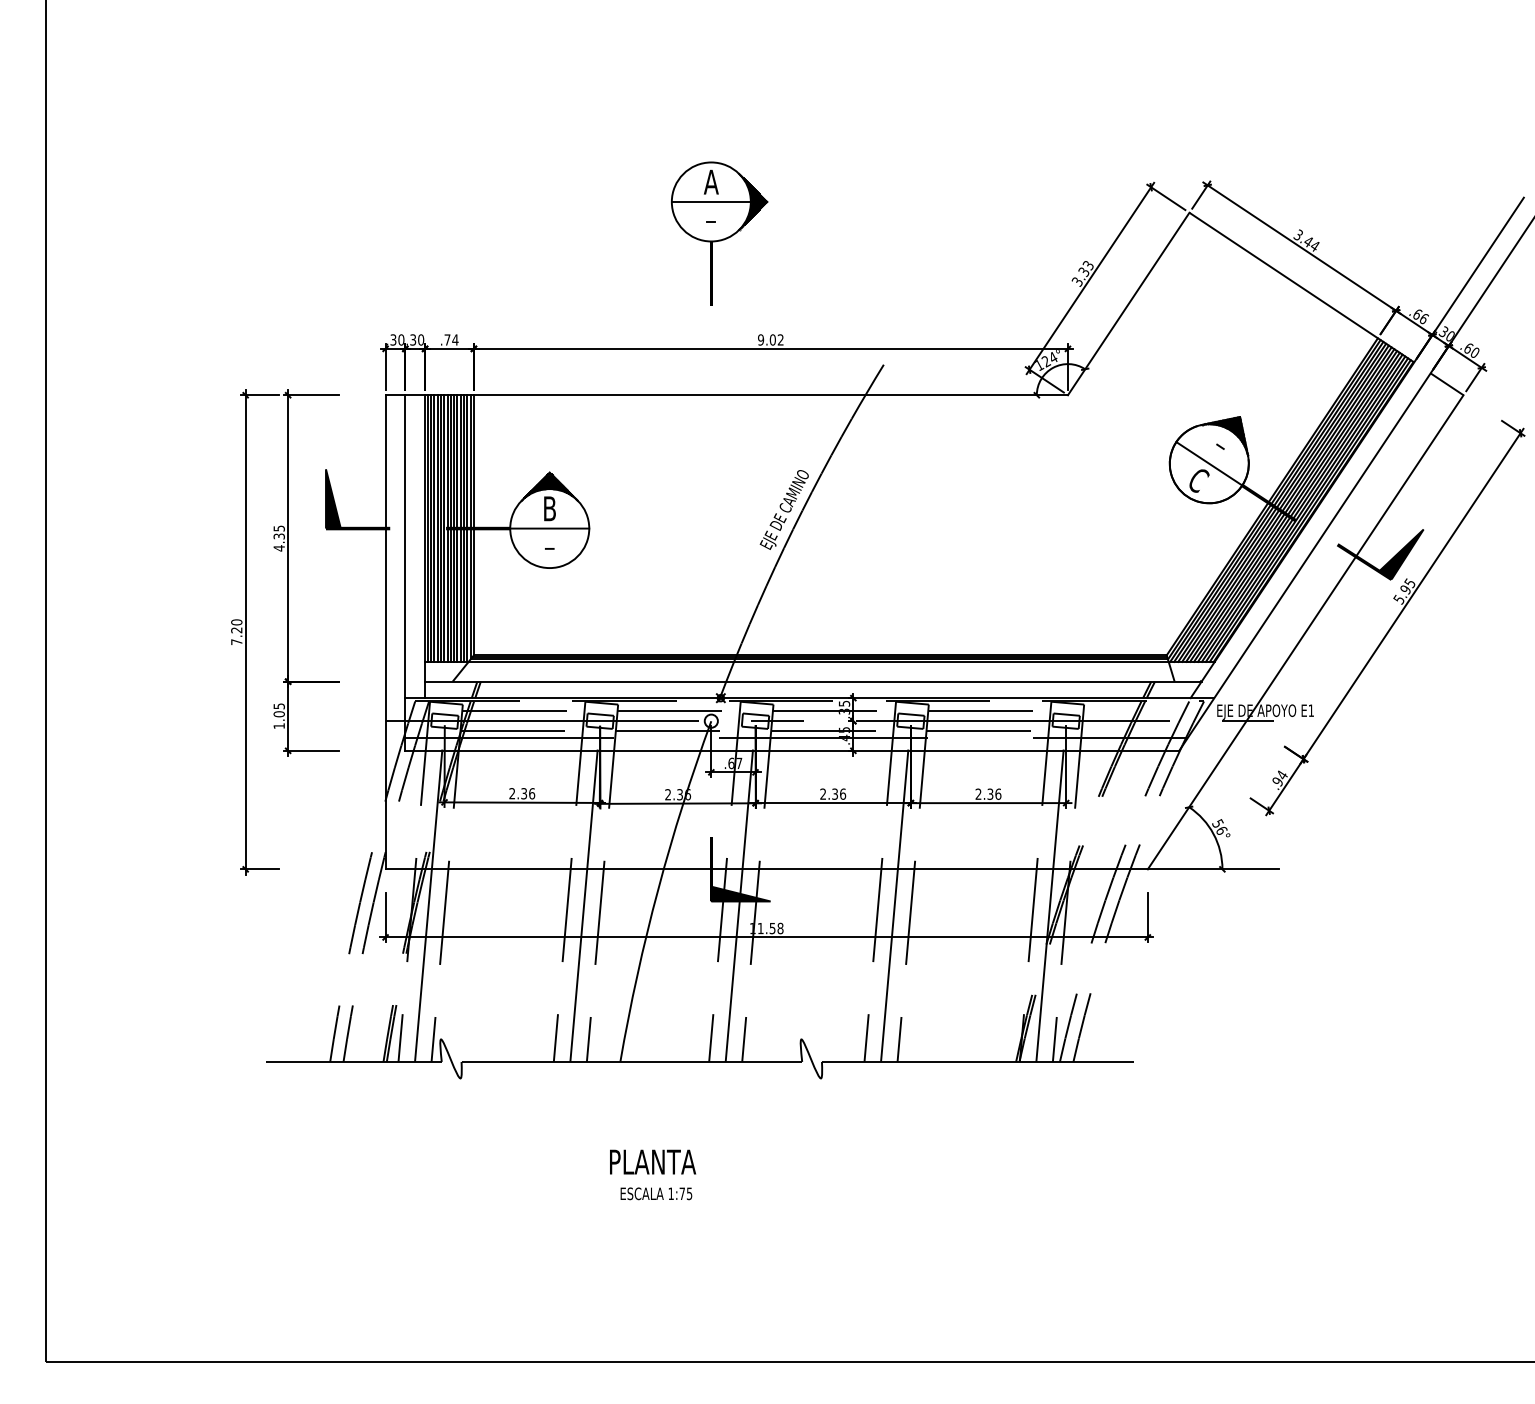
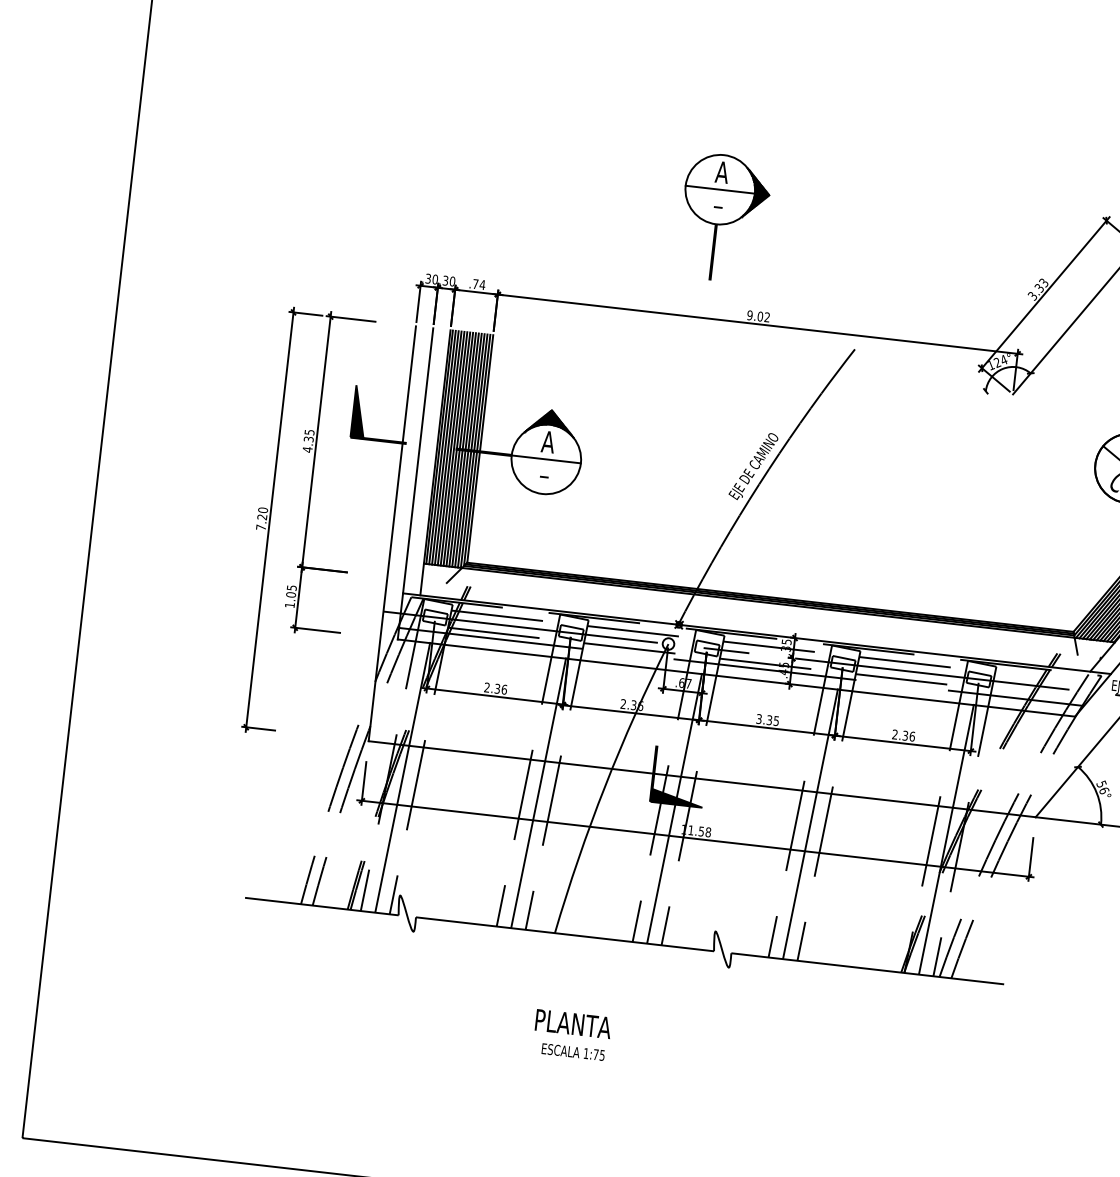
line: (726, 395) -> (714, 360), removed
text: (549, 508) -> (548, 441), B -> A
line: (813, 681) -> (761, 619), removed
text: (833, 793) -> (768, 719), 2.36 -> 3.35

